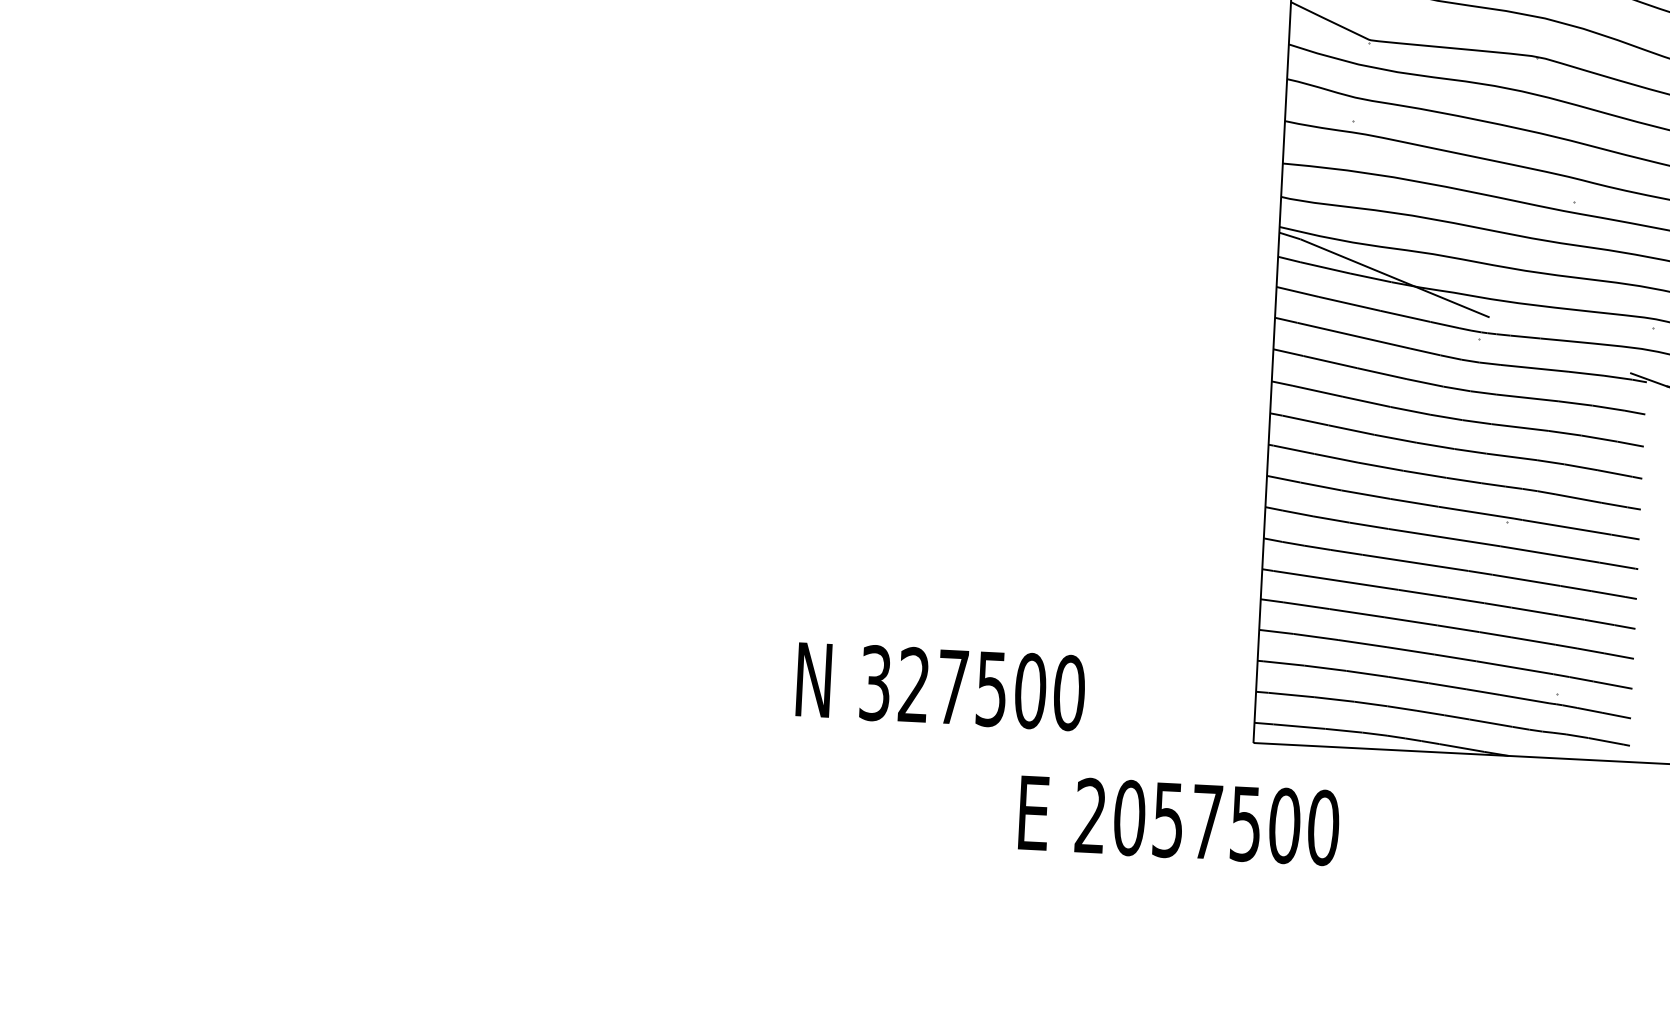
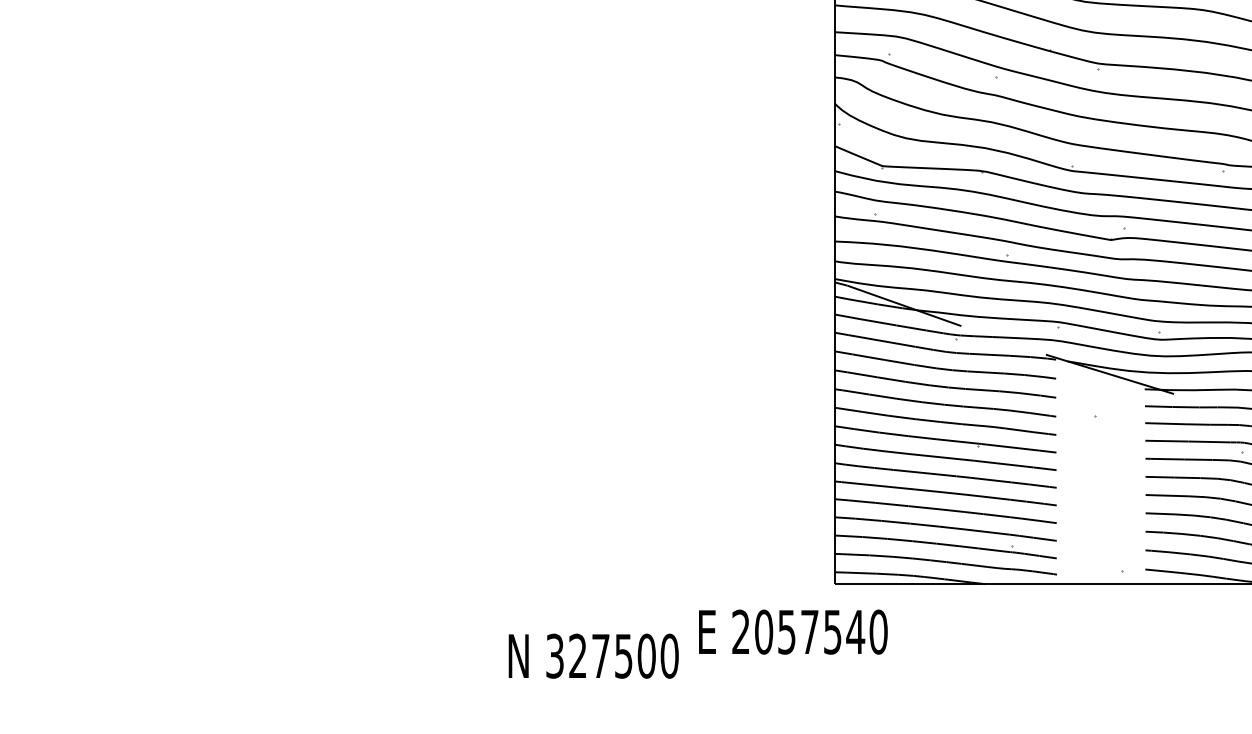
text: (940, 685) -> (593, 655), moved
text: (1284, 824) -> (855, 631), 2057500 -> 2057540

